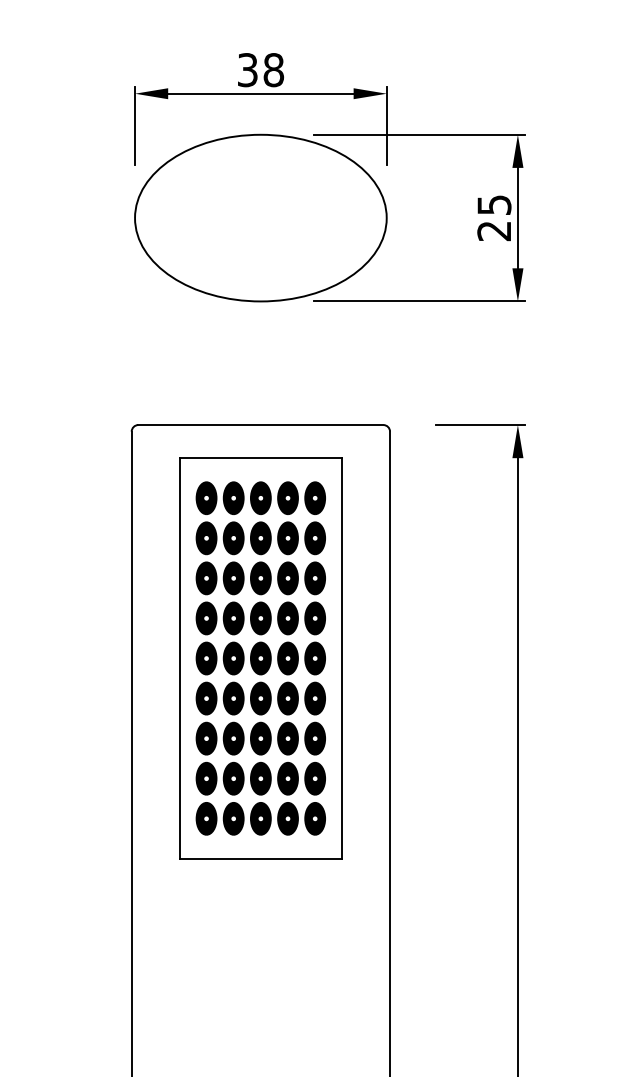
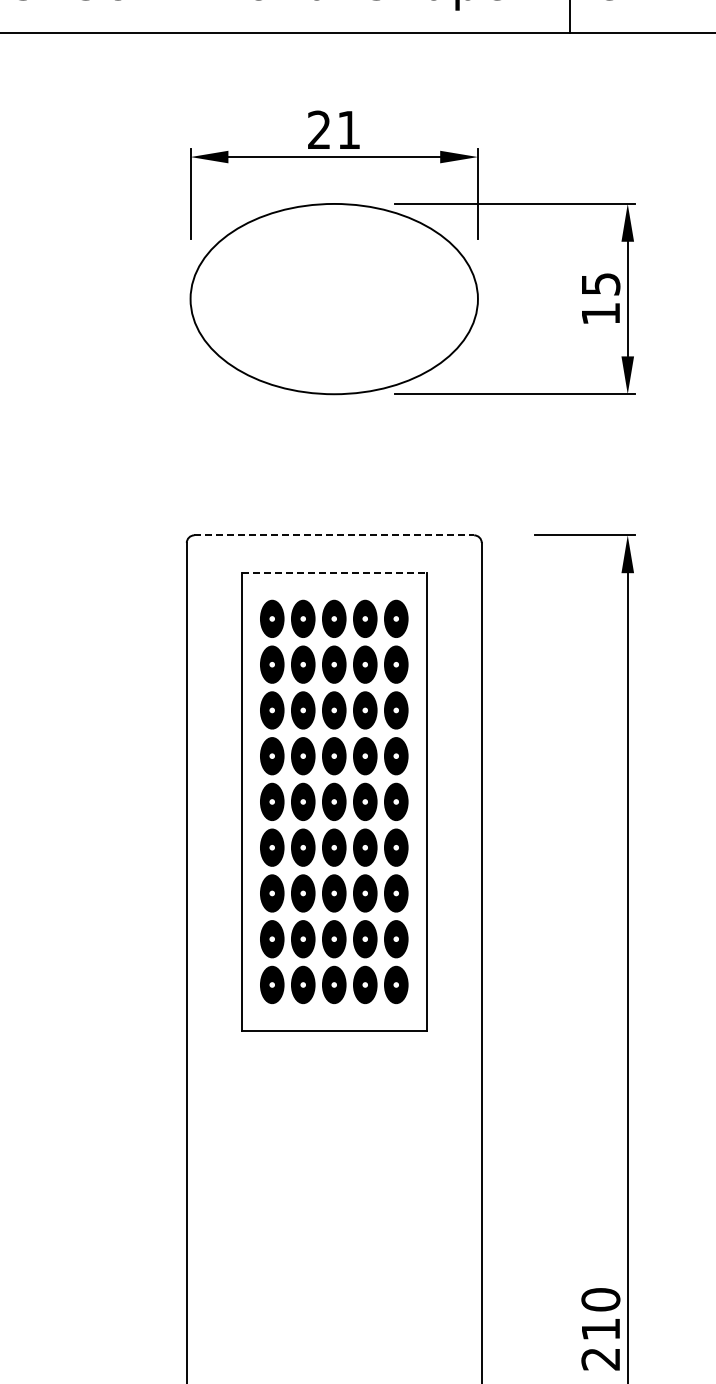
text: (261, 69) -> (334, 129), 38 -> 21
text: (494, 231) -> (600, 314), 25 -> 15
line: (261, 425) -> (334, 535), solid -> dashed
line: (261, 458) -> (334, 573), solid -> dashed

